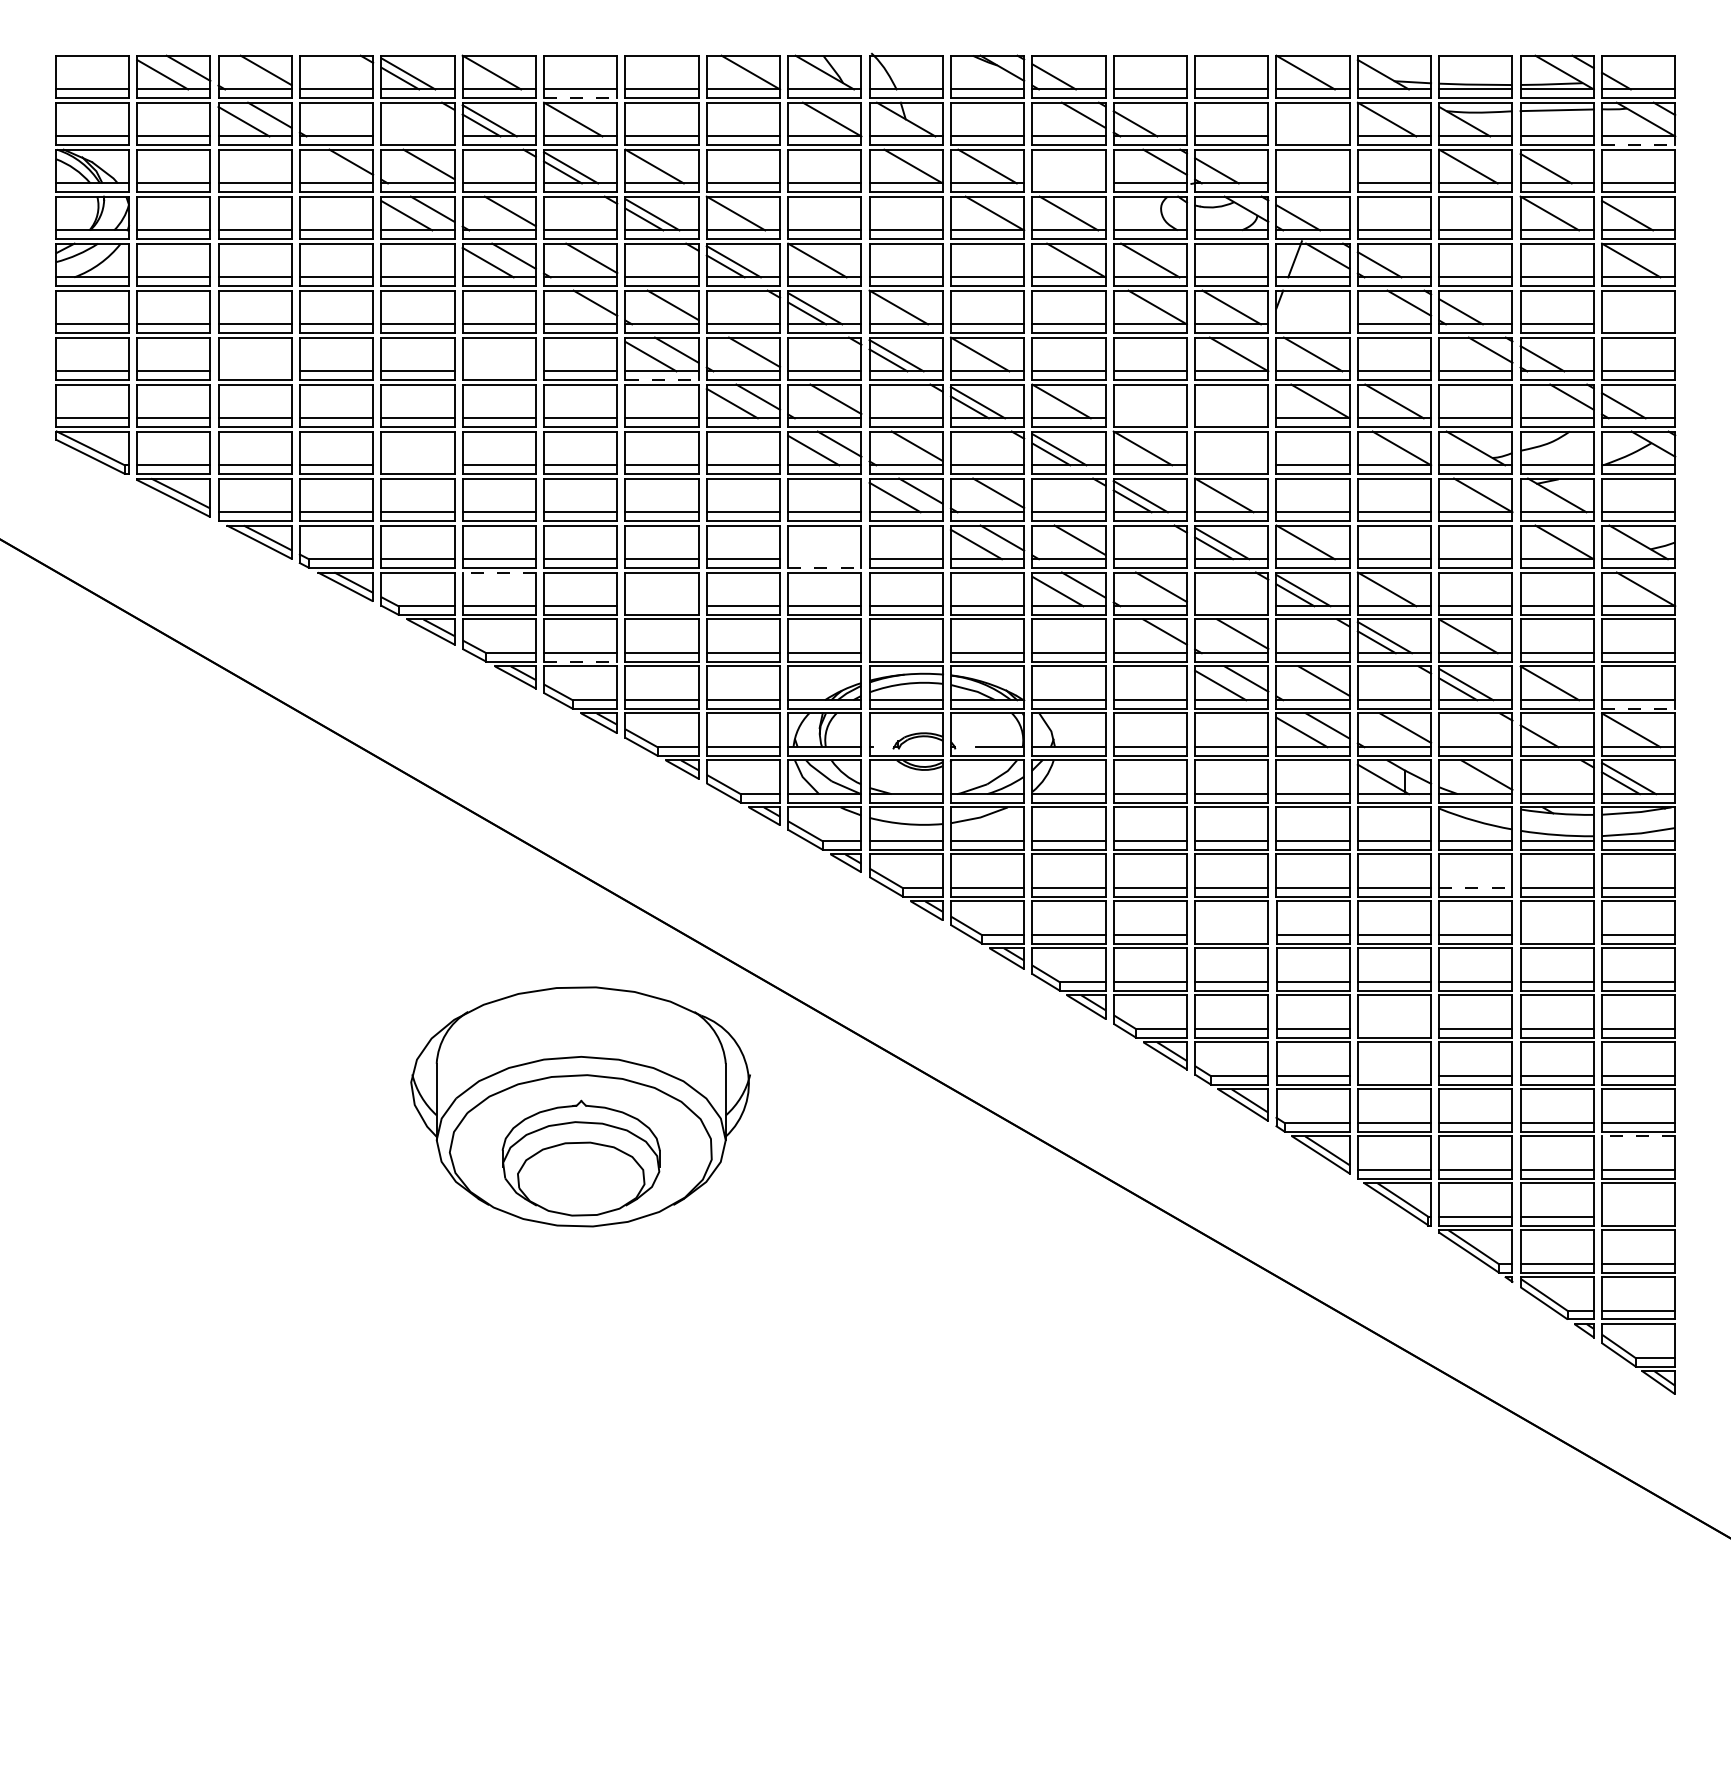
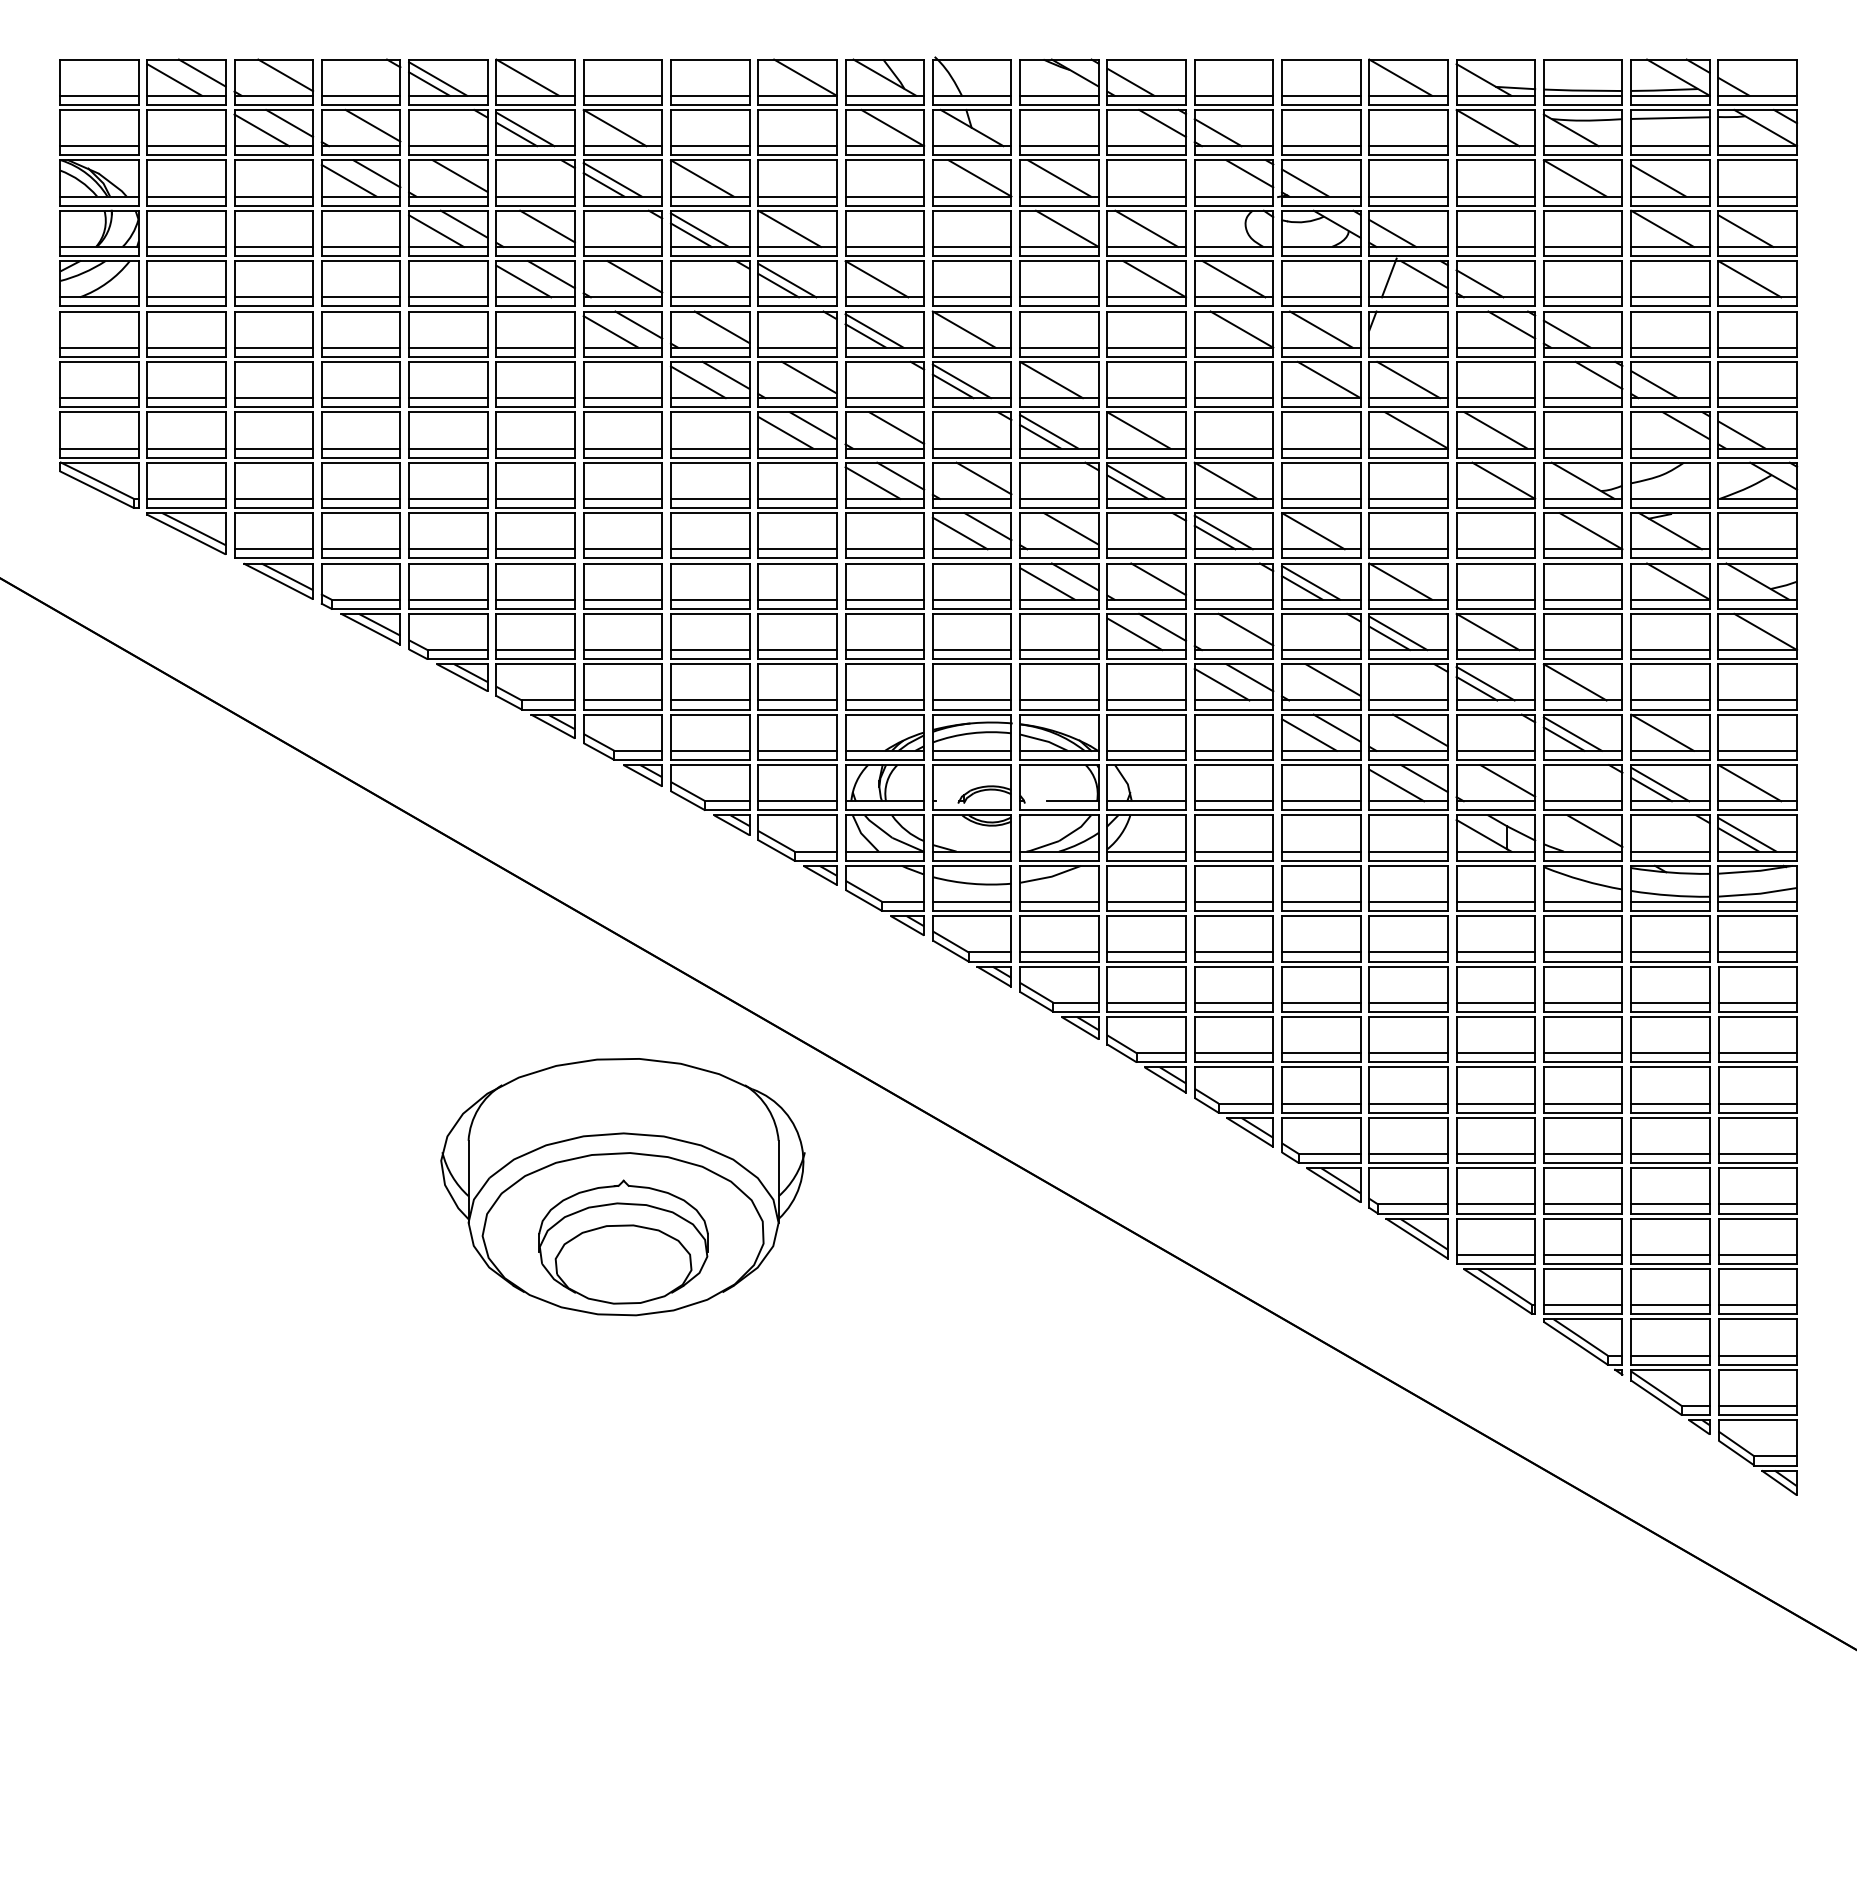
line: (581, 97) -> (623, 104), dashed -> solid
line: (347, 117) -> (372, 125), added
line: (417, 136) -> (448, 146), added
line: (1313, 136) -> (1408, 146), added
line: (1639, 145) -> (1758, 155), dashed -> solid
line: (324, 168) -> (348, 180), added
line: (1068, 183) -> (1146, 196), added
line: (1313, 183) -> (1408, 196), added
line: (569, 309) -> (610, 331), added
line: (1313, 324) -> (1408, 347), added
line: (1638, 324) -> (1757, 347), added
line: (254, 371) -> (273, 398), added
line: (499, 371) -> (535, 398), added
line: (662, 380) -> (710, 407), dashed -> solid
line: (1149, 418) -> (1233, 448), added
line: (1231, 418) -> (1321, 448), added
line: (417, 464) -> (448, 498), added
line: (1231, 464) -> (1321, 498), added
line: (824, 559) -> (884, 599), added
line: (825, 567) -> (885, 608), dashed -> solid
line: (499, 572) -> (535, 613), dashed -> solid
line: (661, 606) -> (709, 650), added
line: (1231, 606) -> (1321, 650), added
line: (1138, 638) -> (1221, 684), added
line: (905, 653) -> (971, 700), added
line: (581, 661) -> (623, 709), dashed -> solid
line: (1639, 709) -> (1758, 760), dashed -> solid
line: (1547, 731) -> (1660, 784), added
line: (1476, 888) -> (1583, 952), dashed -> solid
line: (1231, 934) -> (1321, 1002), added
line: (1557, 934) -> (1670, 1002), added
line: (1394, 1028) -> (1495, 1103), added
line: (1394, 1076) -> (1495, 1154), added
line: (1638, 1136) -> (1757, 1218), dashed -> solid
line: (1638, 1217) -> (1757, 1305), added

